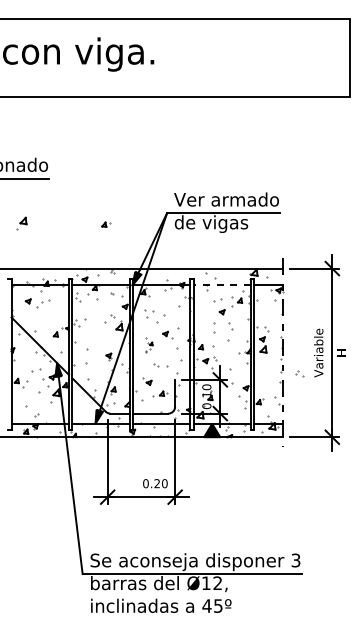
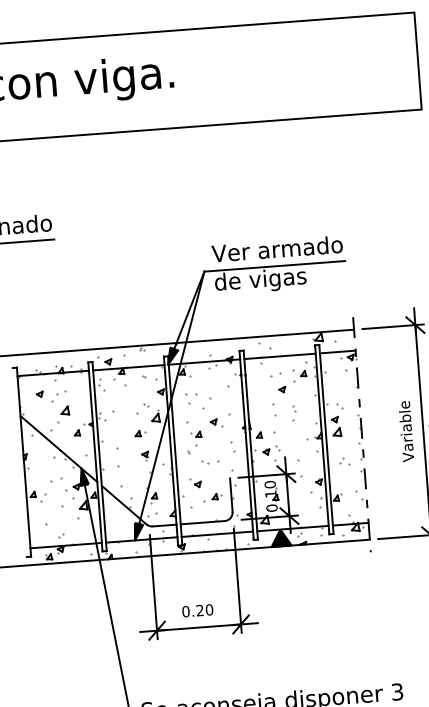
part: (21, 223) -> (62, 414), moved
part: (106, 224) -> (140, 433), moved
line: (222, 285) -> (280, 356), dashed -> solid
part: (230, 331) -> (294, 412), size x0.71
part: (149, 345) -> (194, 437), size x1.67
part: (179, 354) -> (233, 446), size x0.62
part: (299, 373) -> (344, 461), moved
text: (155, 483) -> (197, 610), moved

